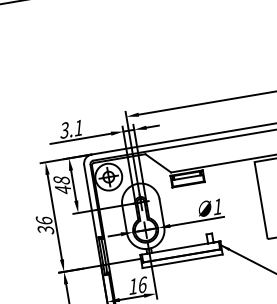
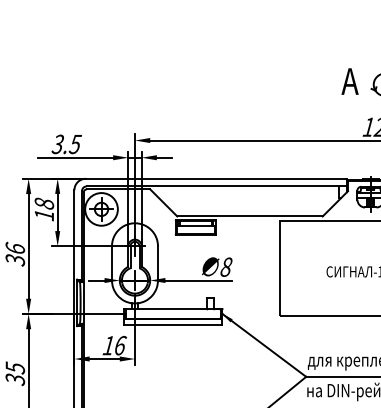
text: (77, 128) -> (74, 144), 3.1 -> 3.5
text: (62, 190) -> (43, 215), 48 -> 18
text: (217, 206) -> (226, 266), 1 -> 8

